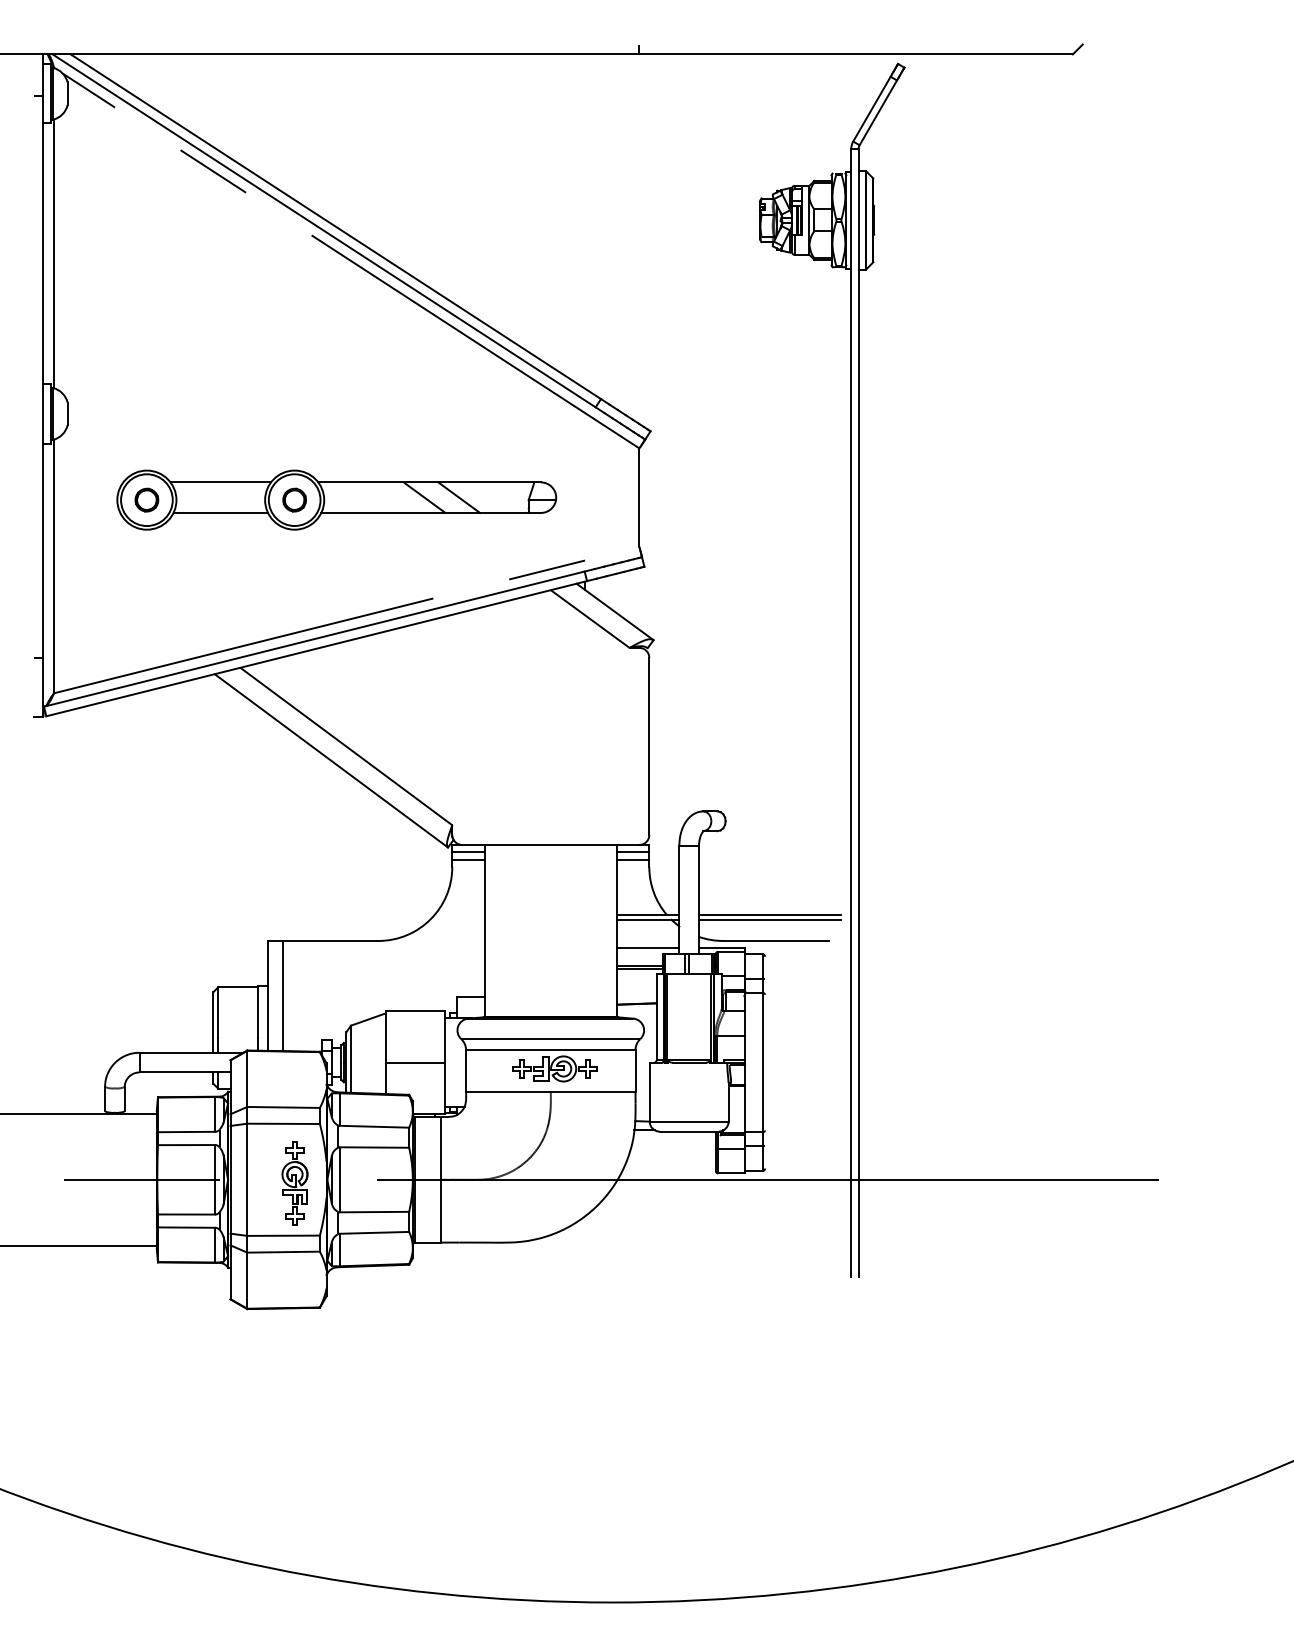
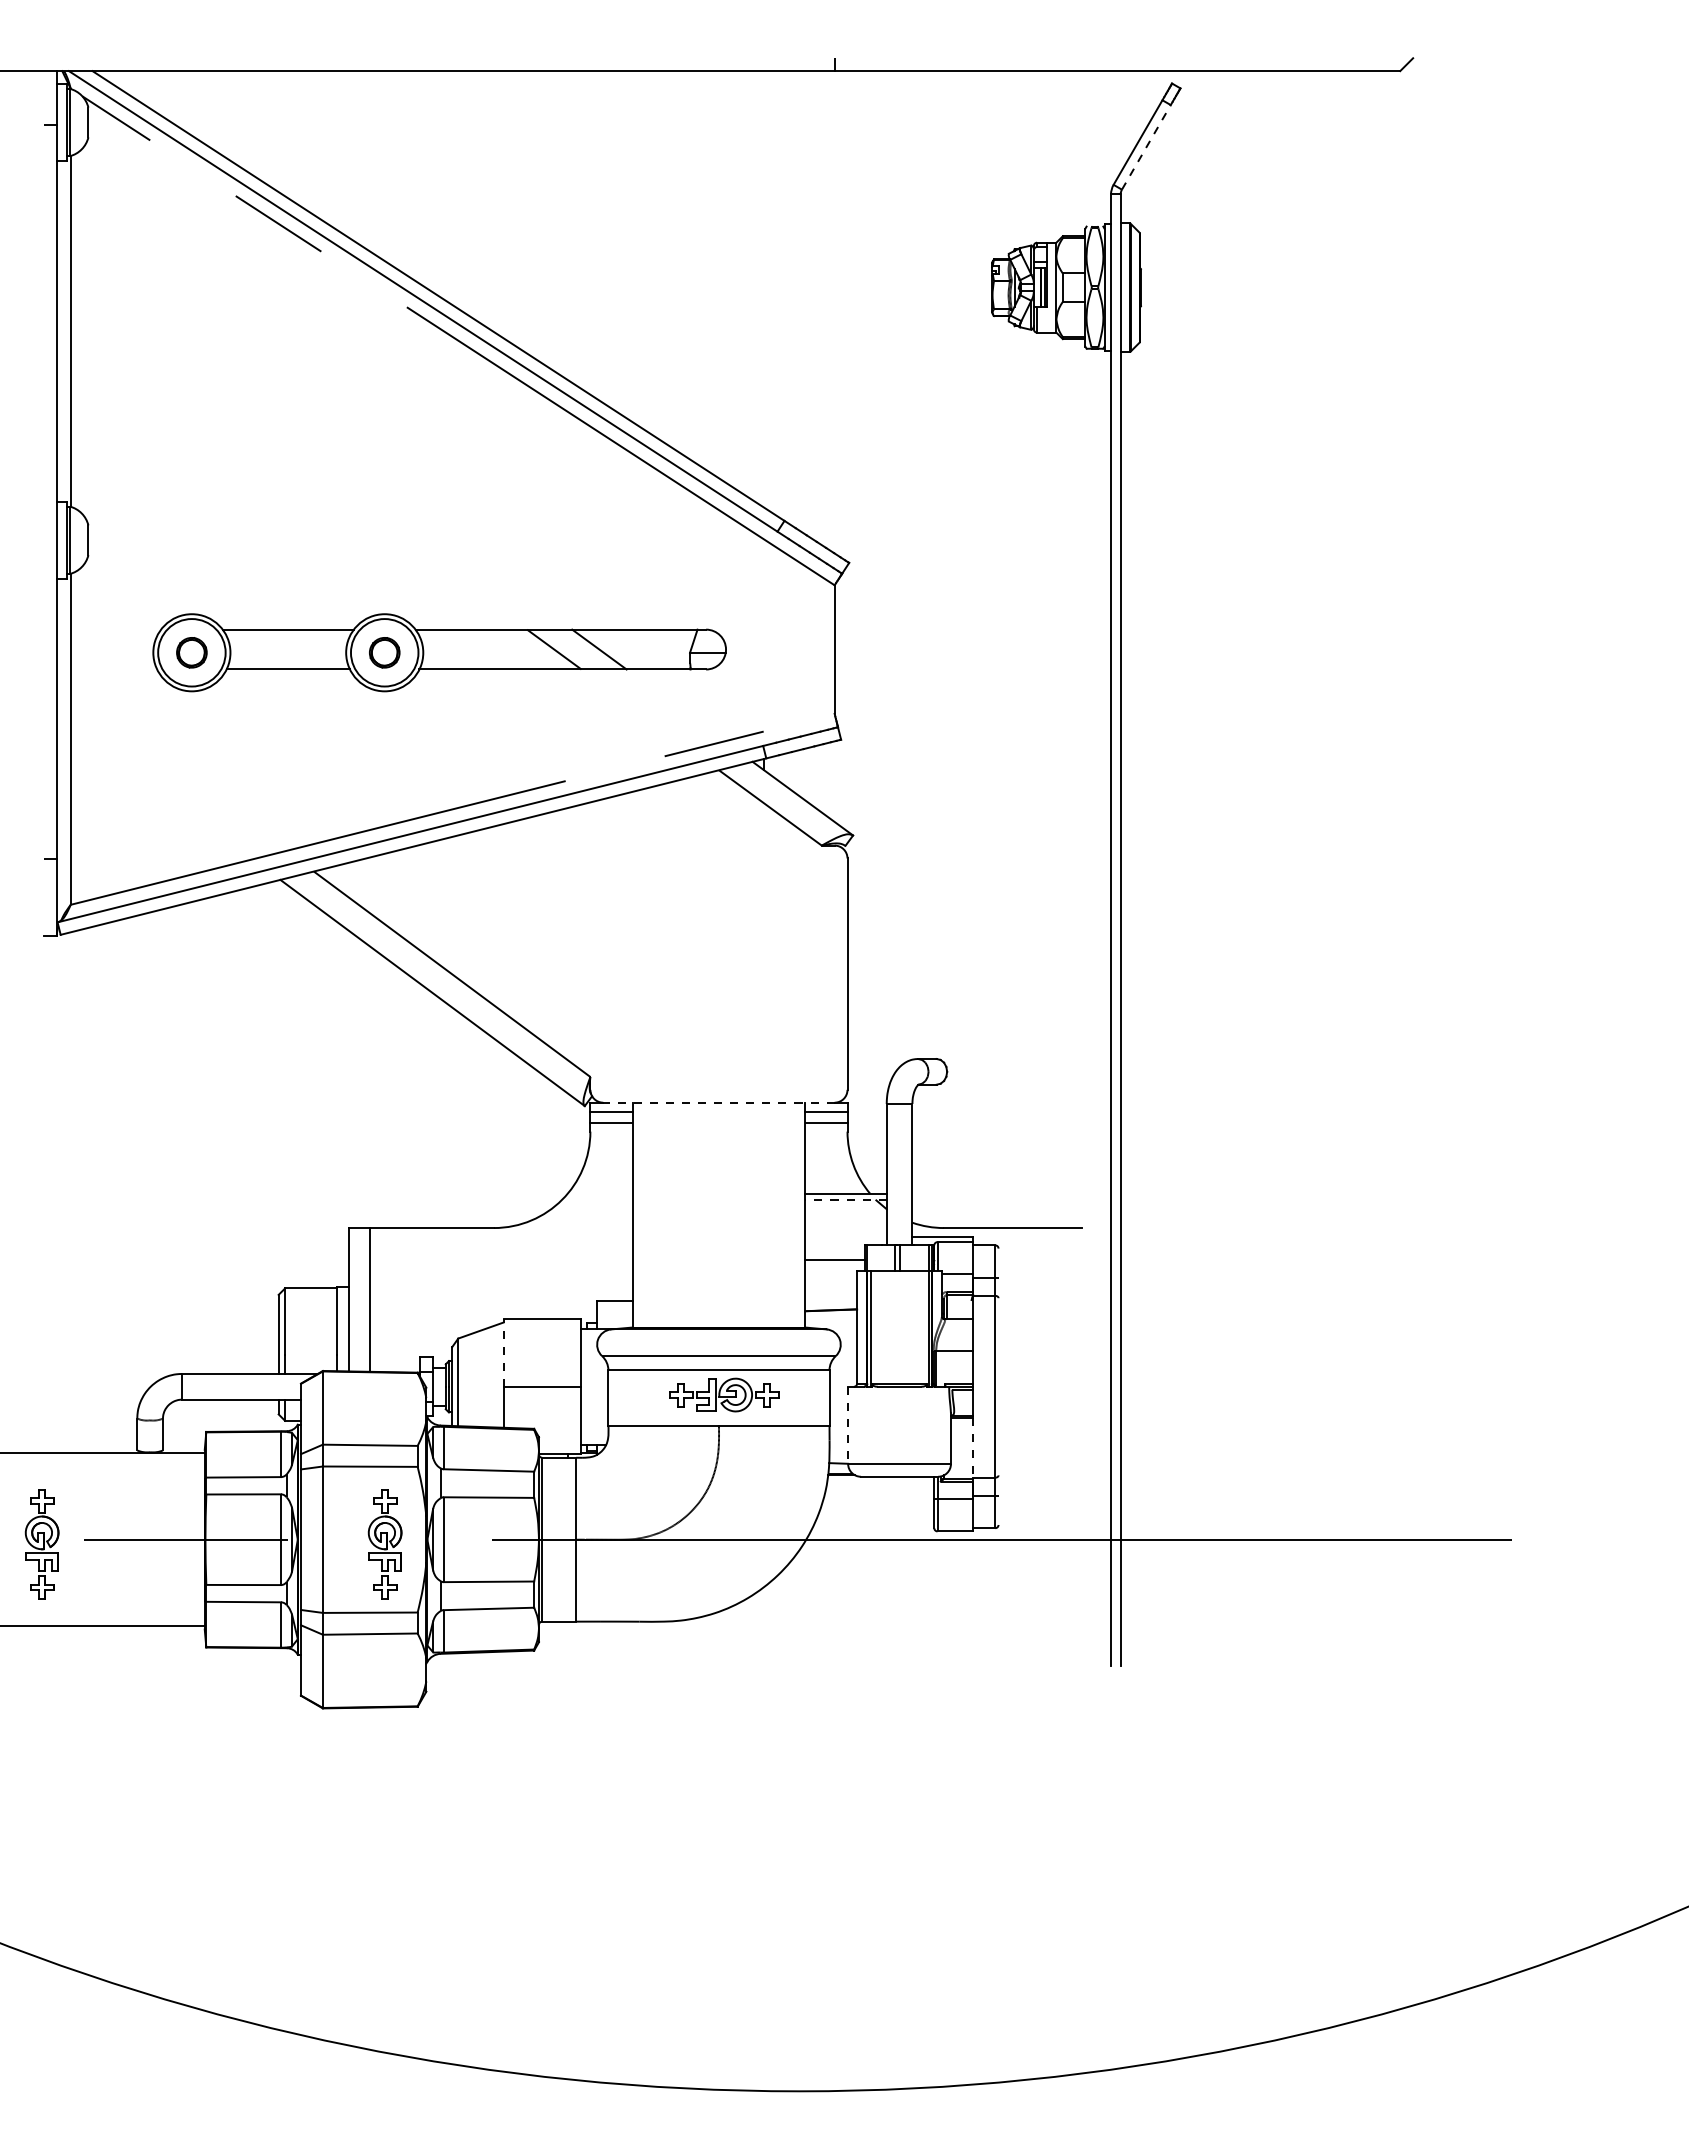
line: (878, 112) -> (1146, 147), solid -> dashed
line: (550, 844) -> (718, 1102), solid -> dashed
line: (770, 914) -> (1005, 1193), removed
line: (648, 919) -> (846, 1200), solid -> dashed
line: (770, 919) -> (1005, 1200), removed
line: (647, 948) -> (845, 1237), removed
line: (640, 968) -> (835, 1264), removed
line: (385, 1037) -> (503, 1353), solid -> dashed
line: (650, 1092) -> (848, 1425), solid -> dashed
line: (745, 1109) -> (972, 1448), solid -> dashed
part: (31, 1183) -> (41, 1544), added

